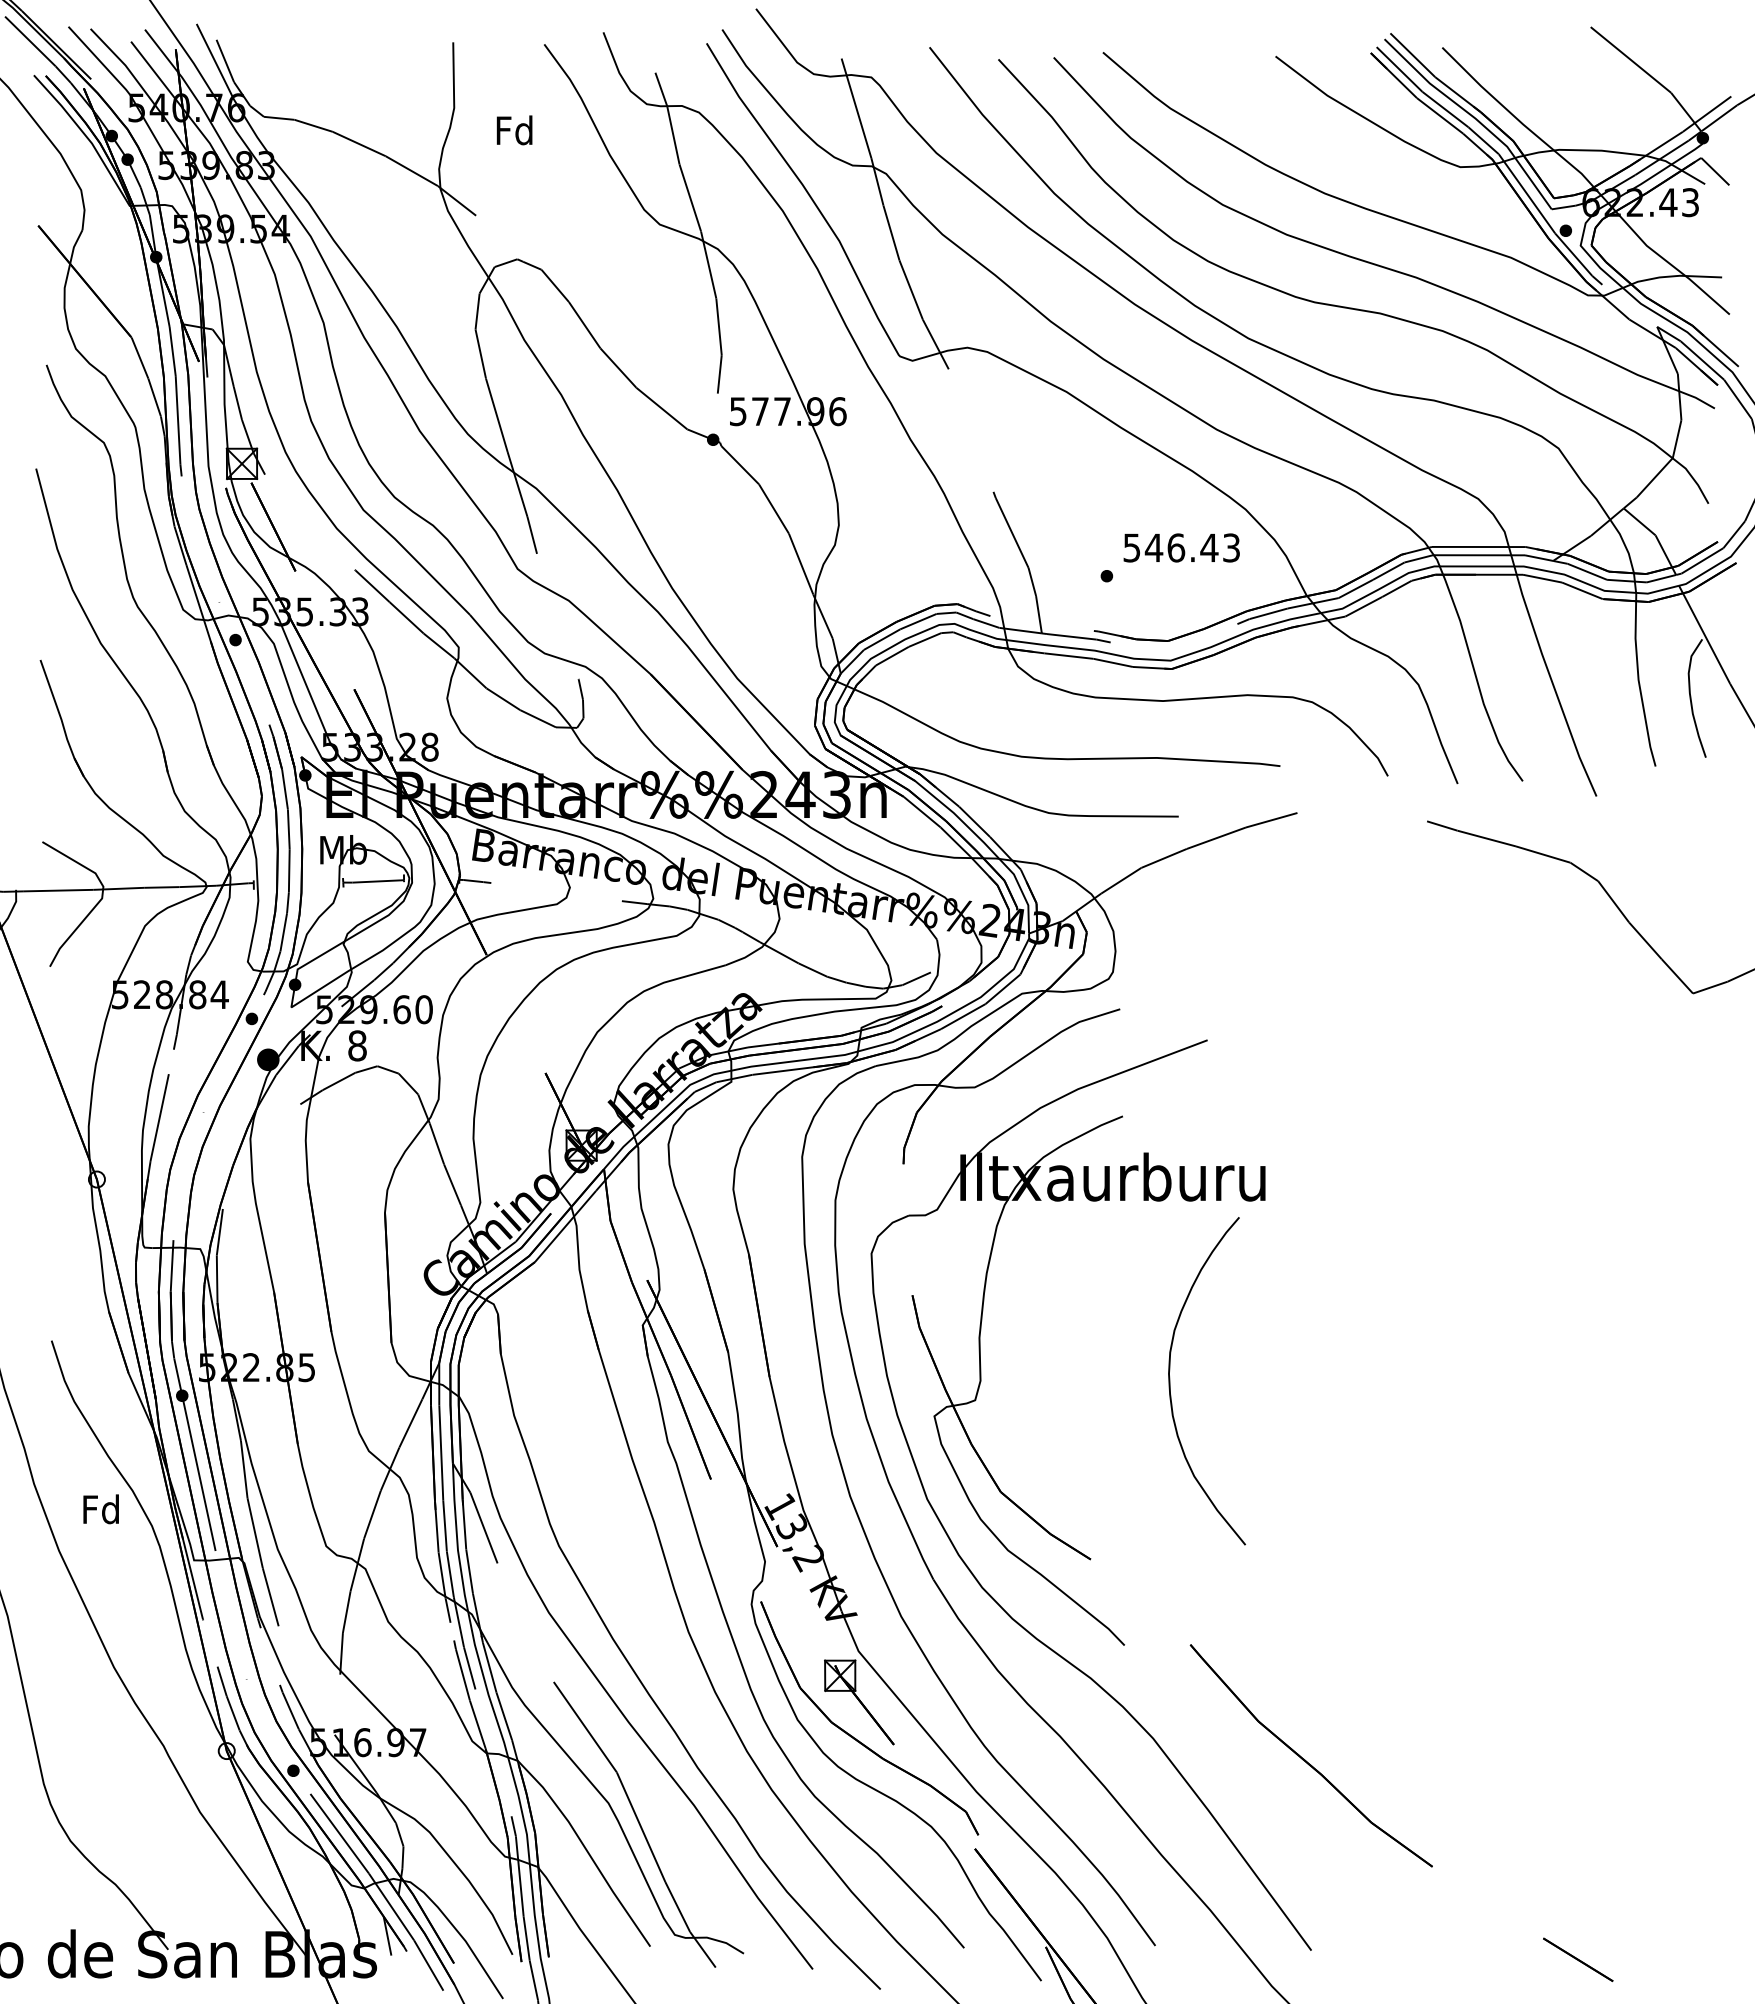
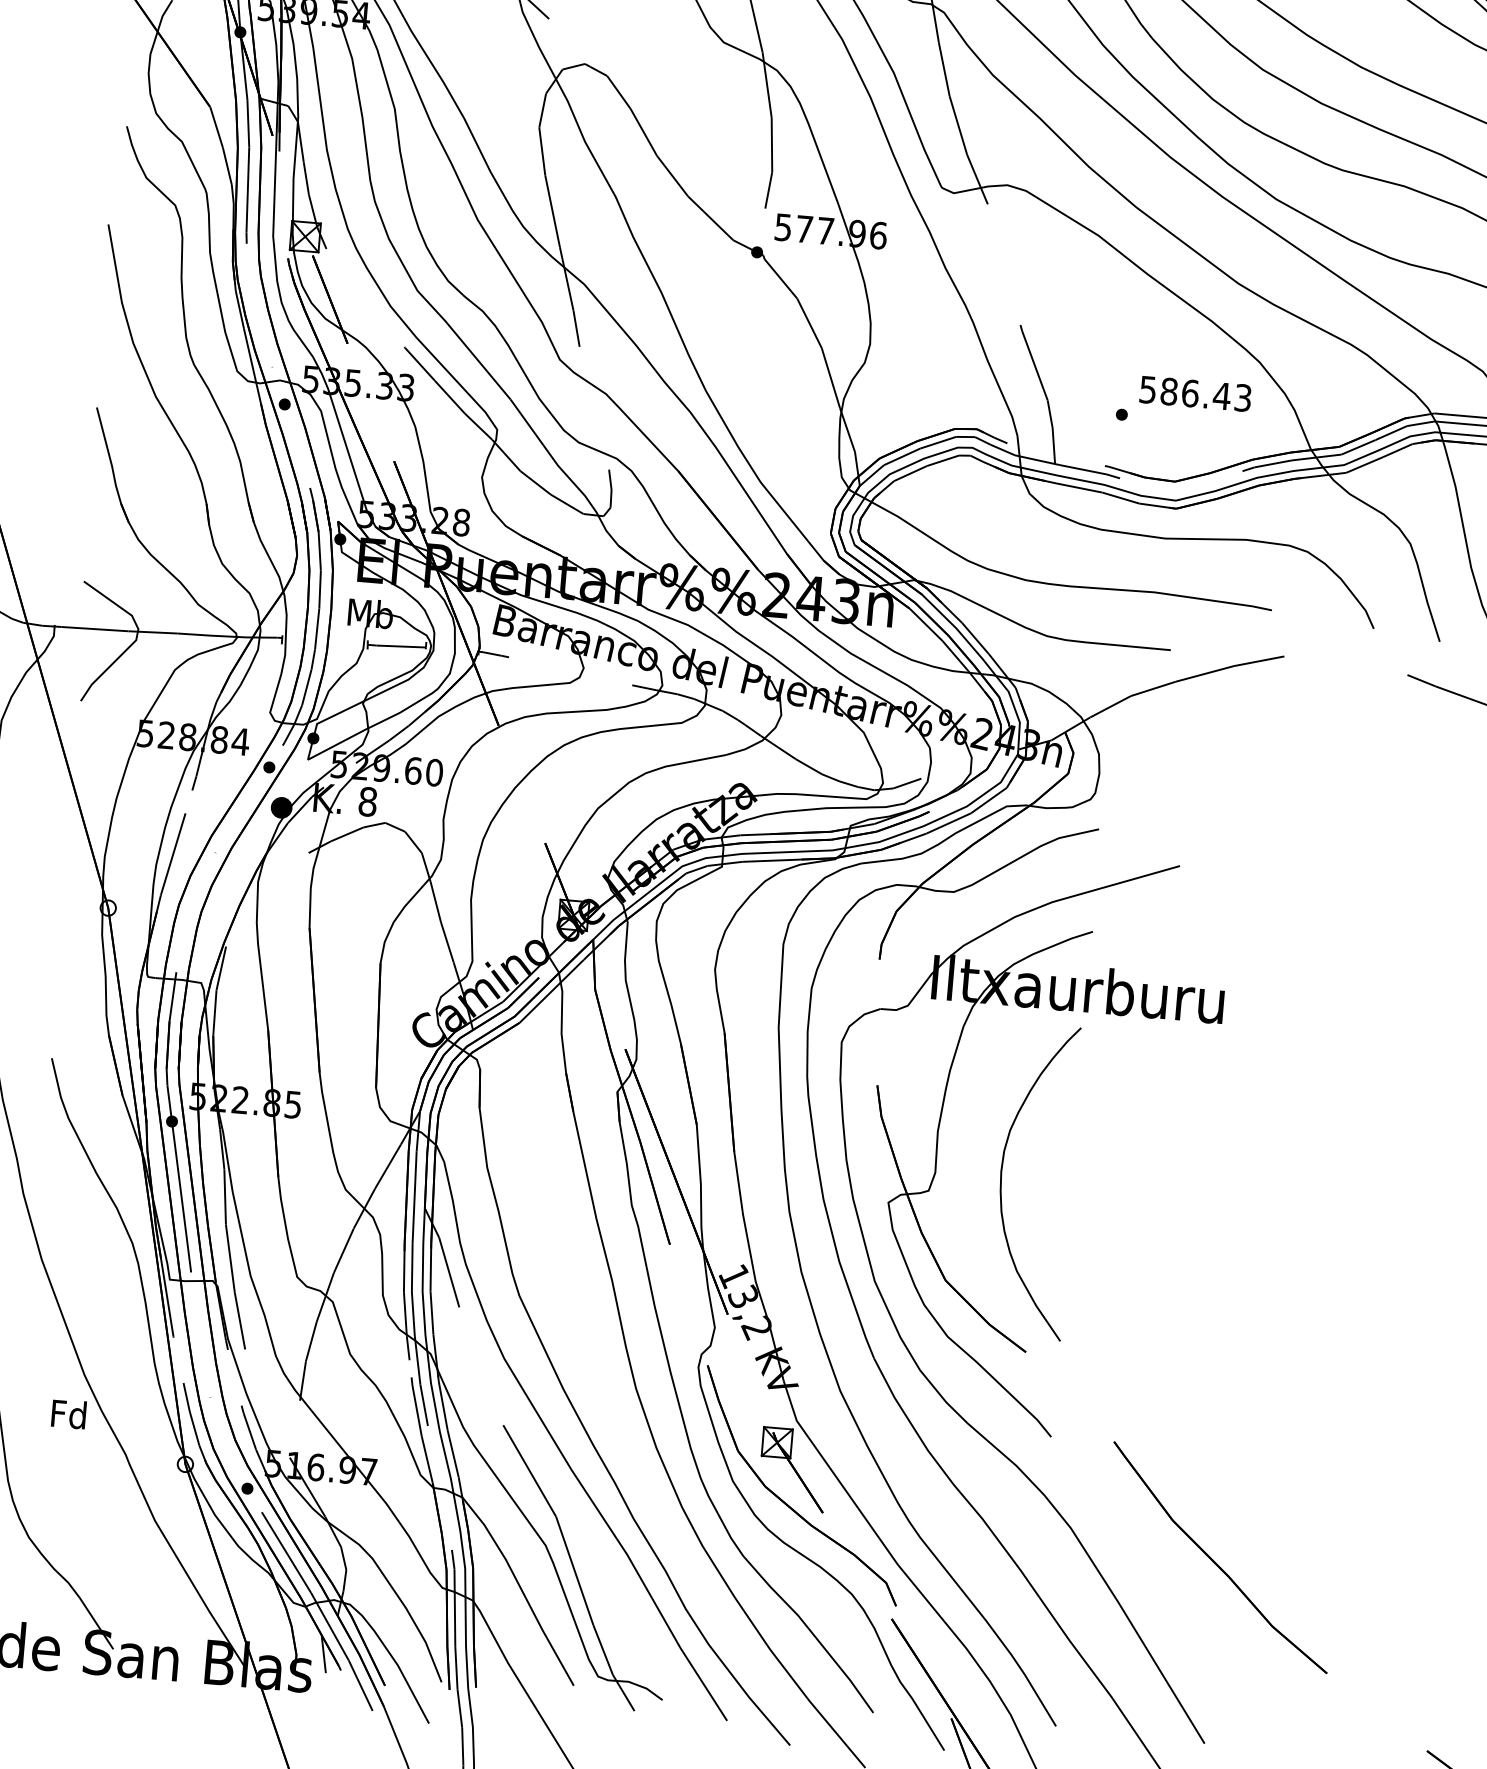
text: (1153, 547) -> (1168, 391), 546.43 -> 586.43
curve: (1170, 1381) -> (1002, 1178), moved
text: (100, 1509) -> (68, 1414), moved

